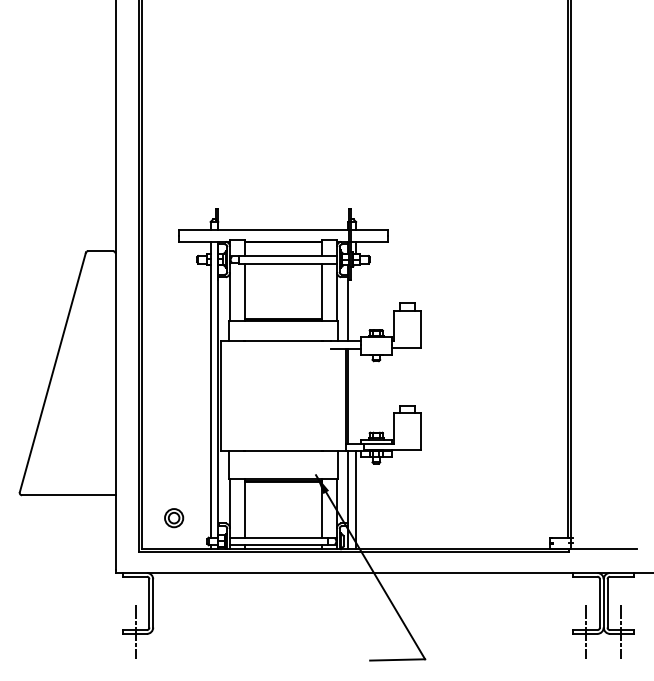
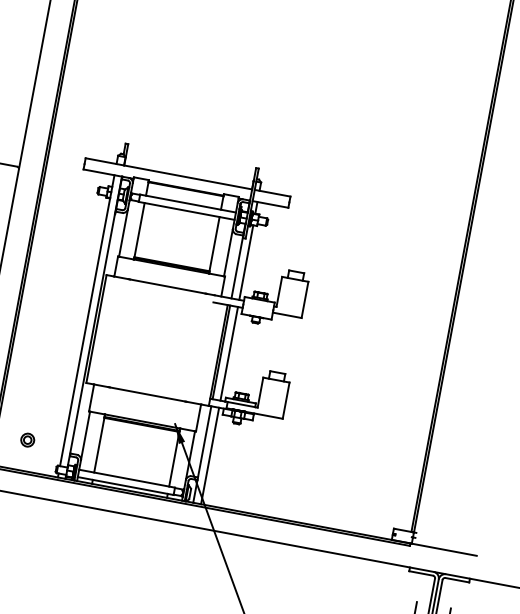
line: (356, 303) -> (246, 262), added
line: (356, 395) -> (229, 353), added
part: (173, 517) -> (27, 439), size x0.71

